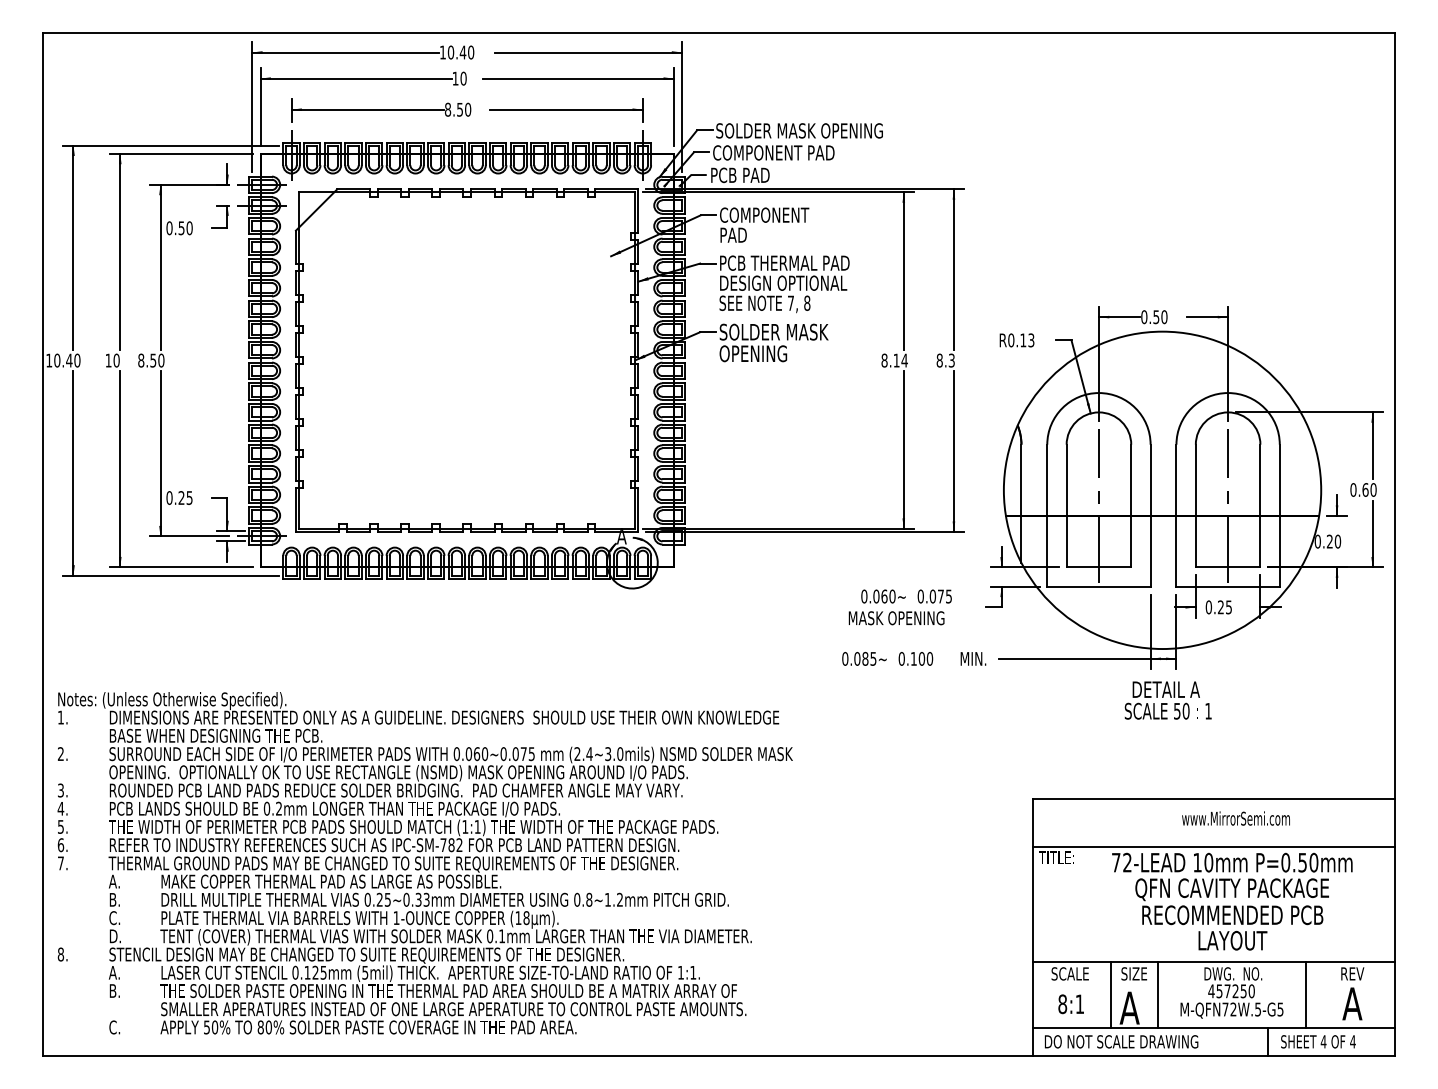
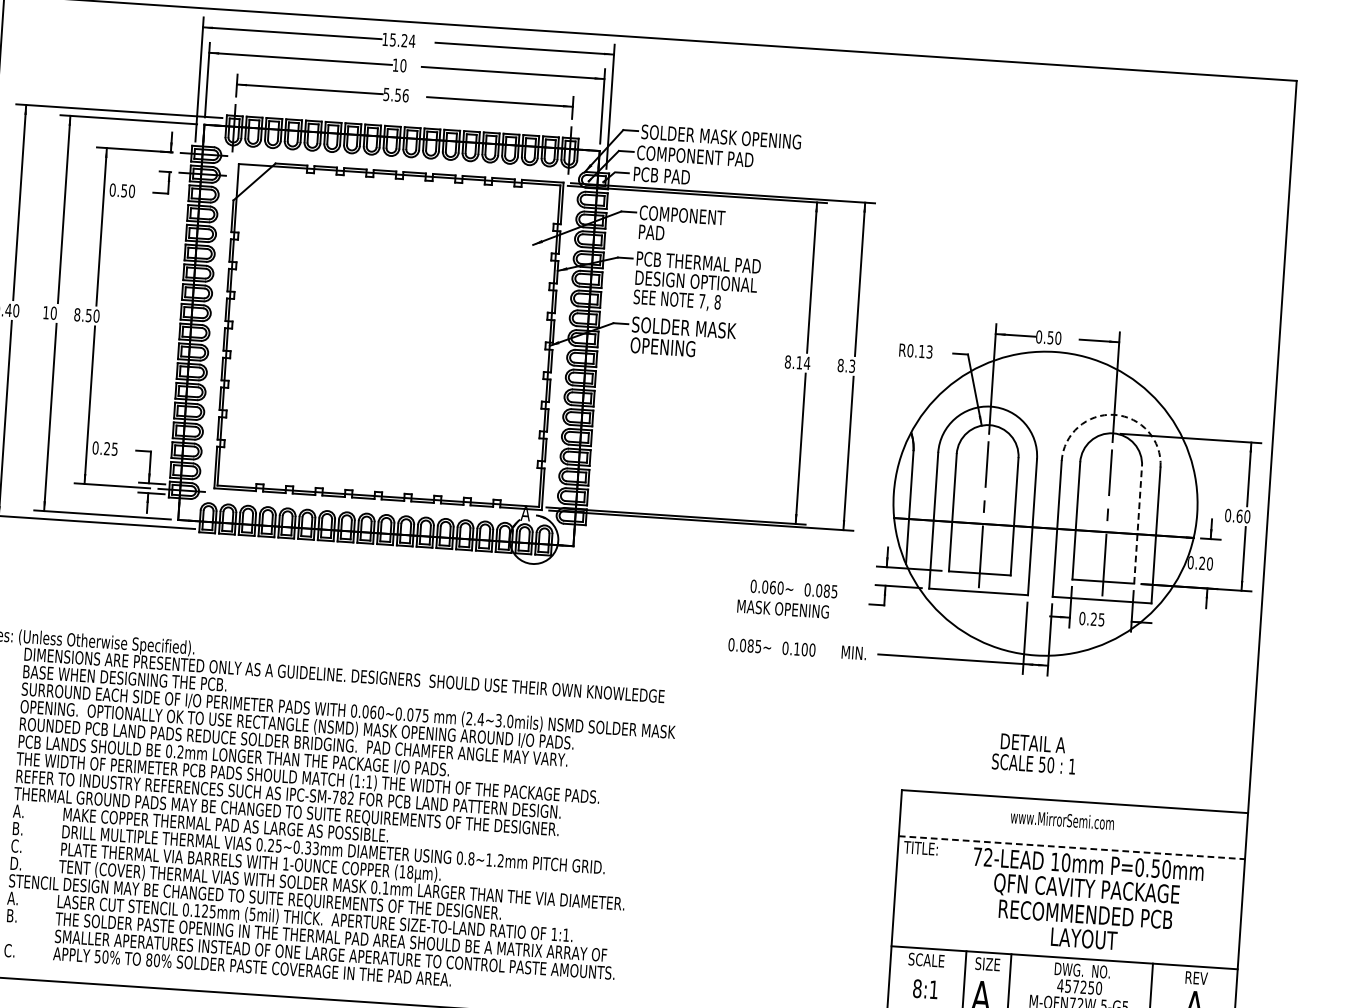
text: (460, 52) -> (402, 40), 10.40 -> 15.24
text: (458, 109) -> (396, 94), 8.50 -> 5.56
arc: (1228, 393) -> (1114, 415), solid -> dashed
line: (1260, 505) -> (1138, 524), solid -> dashed
text: (940, 596) -> (826, 591), 0.075 -> 0.085
text: (1167, 700) -> (1033, 753), moved
text: (1235, 818) -> (1061, 819), moved
line: (1214, 846) -> (1072, 847), solid -> dashed

